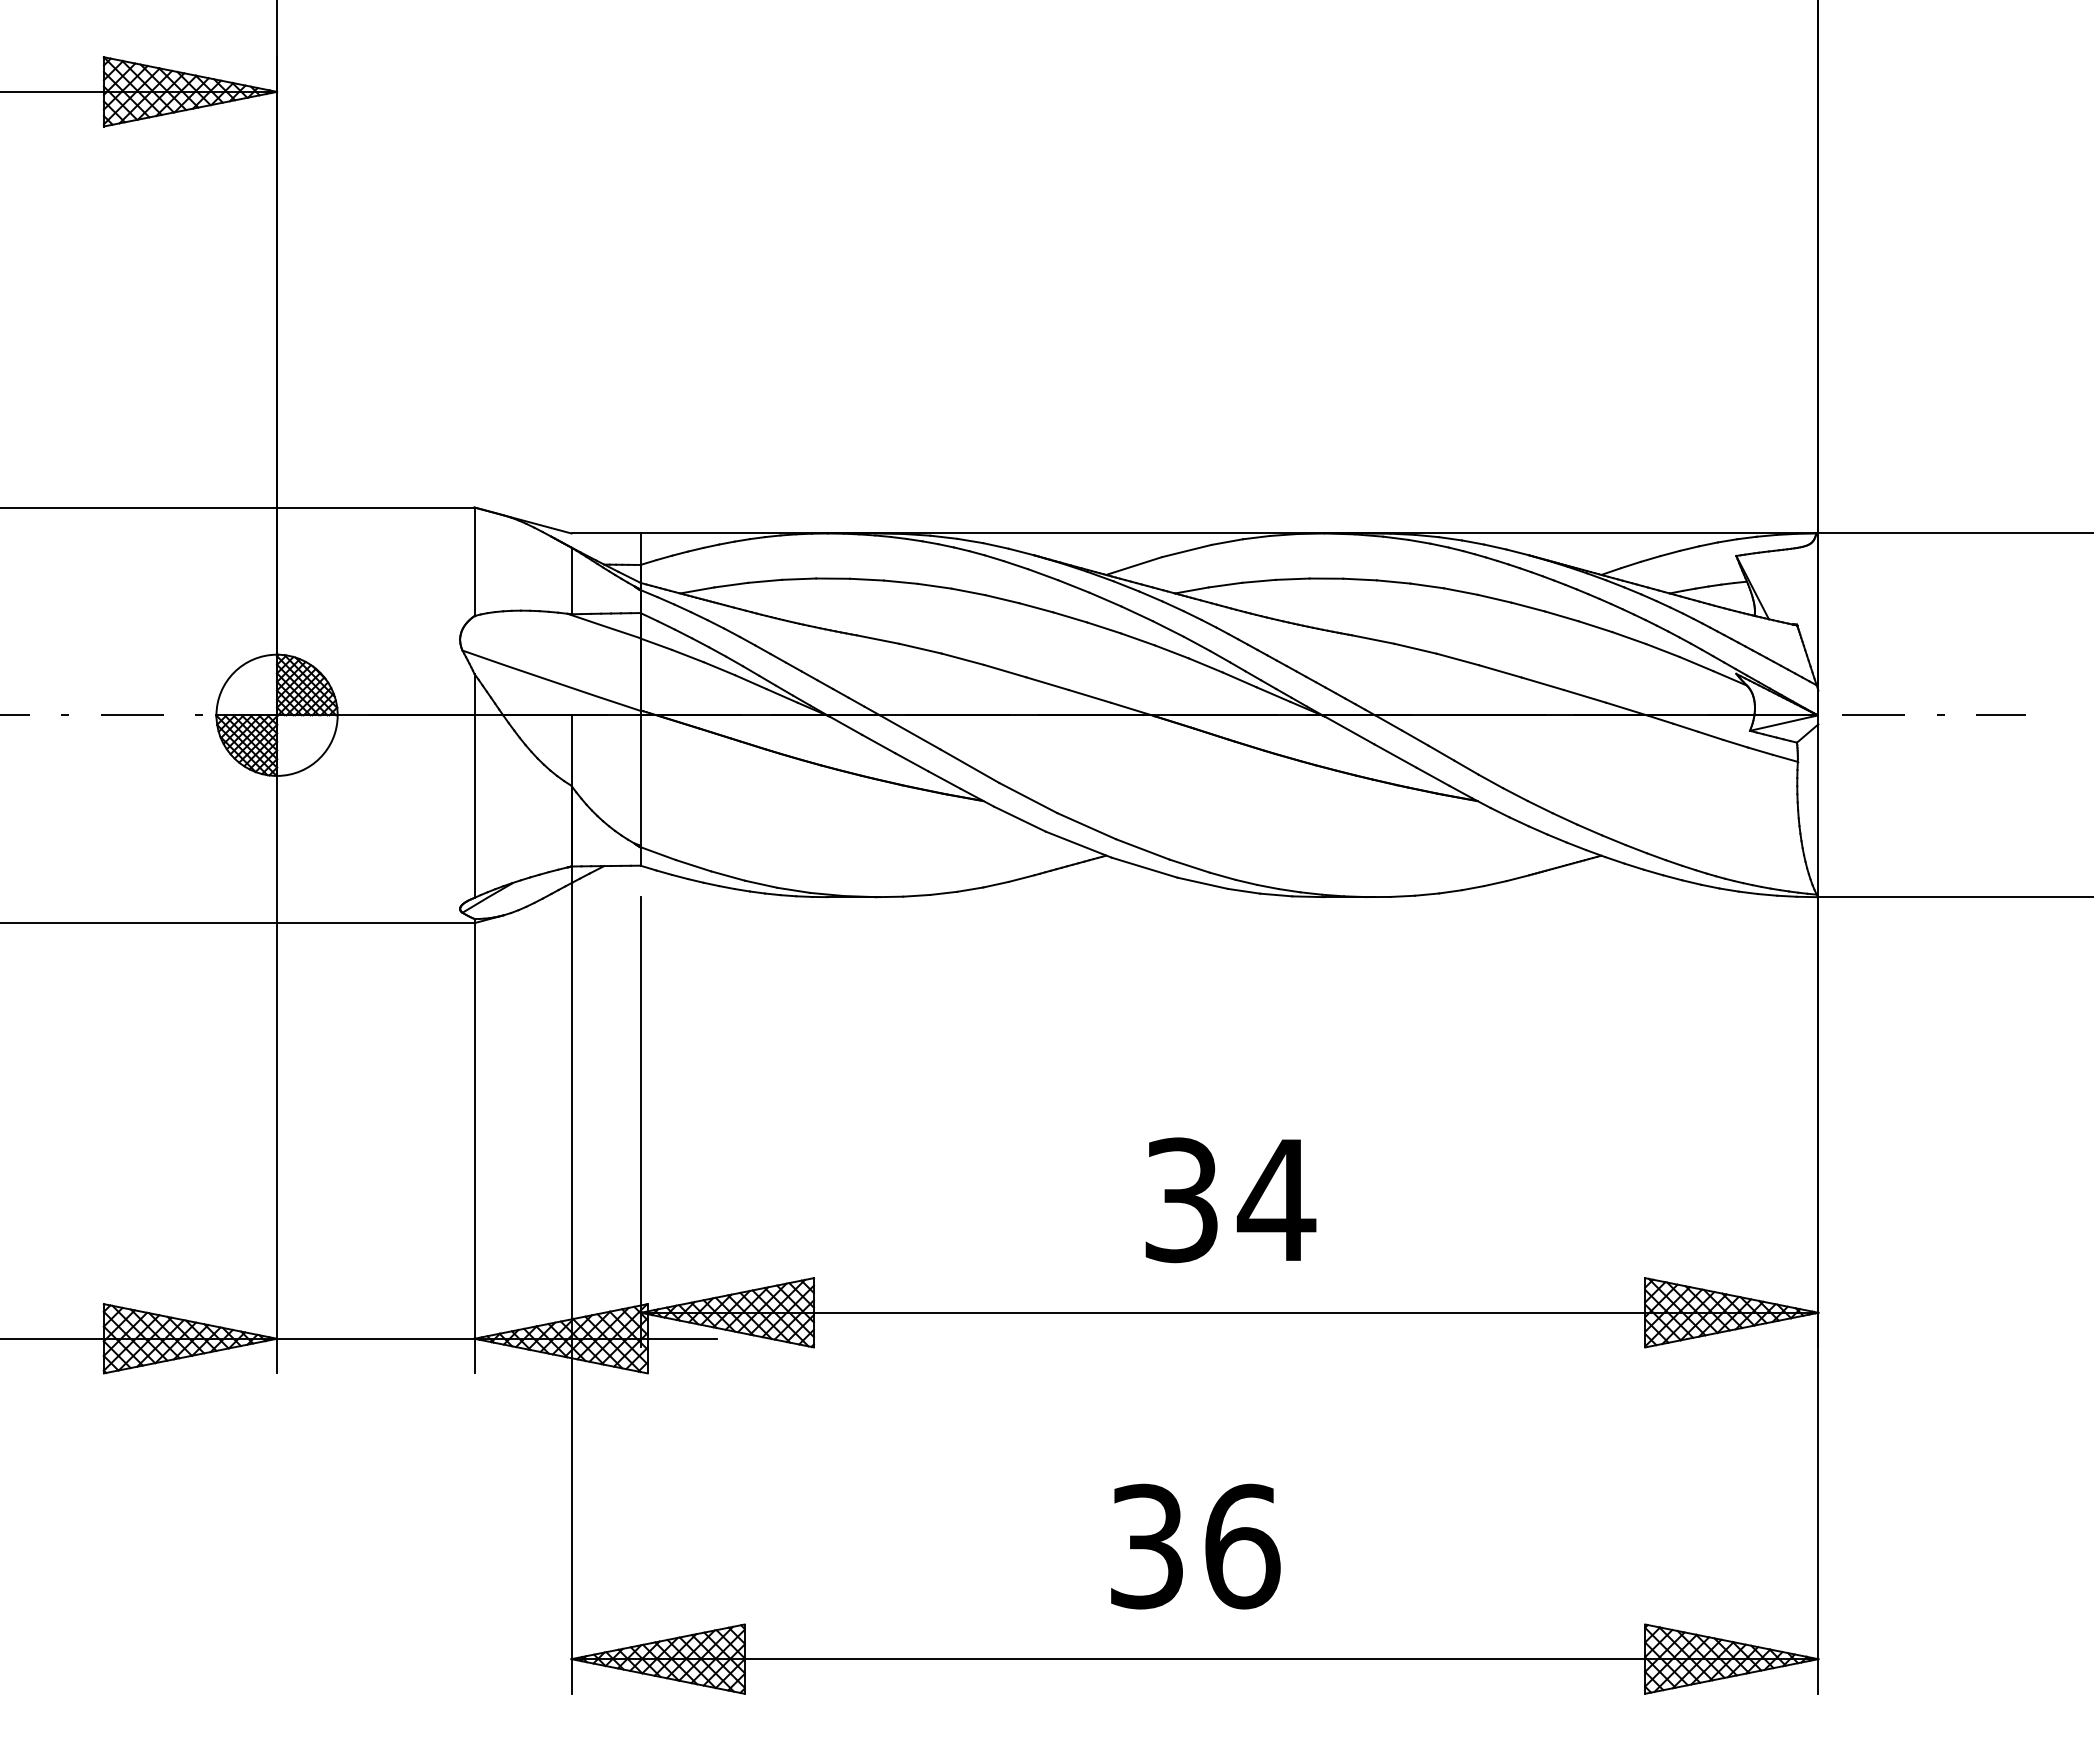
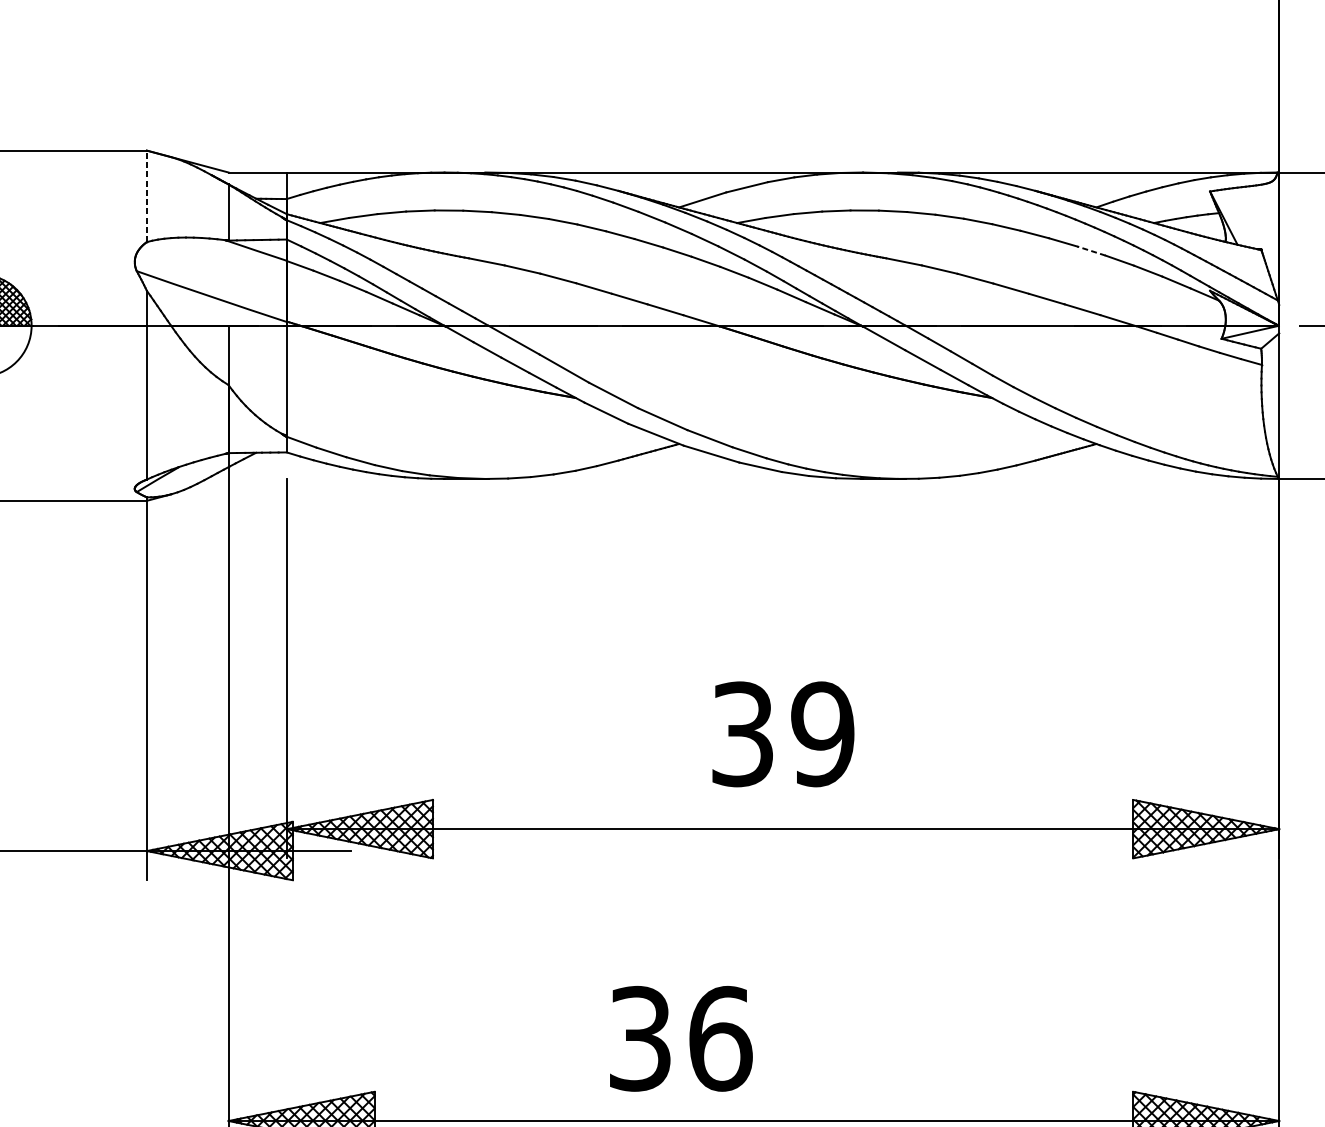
line: (474, 561) -> (146, 196), solid -> dashed
line: (1595, 626) -> (1091, 250), solid -> dashed
text: (1276, 1200) -> (822, 734), 34 -> 39
text: (1195, 1546) -> (681, 1038), moved

